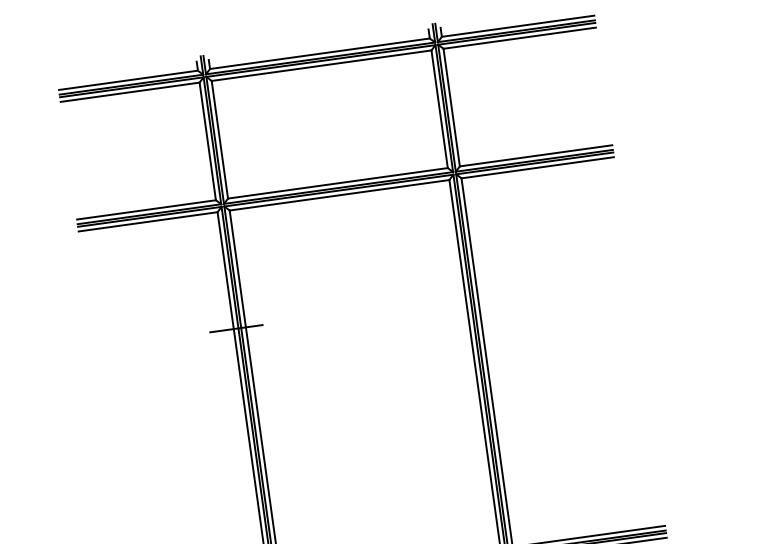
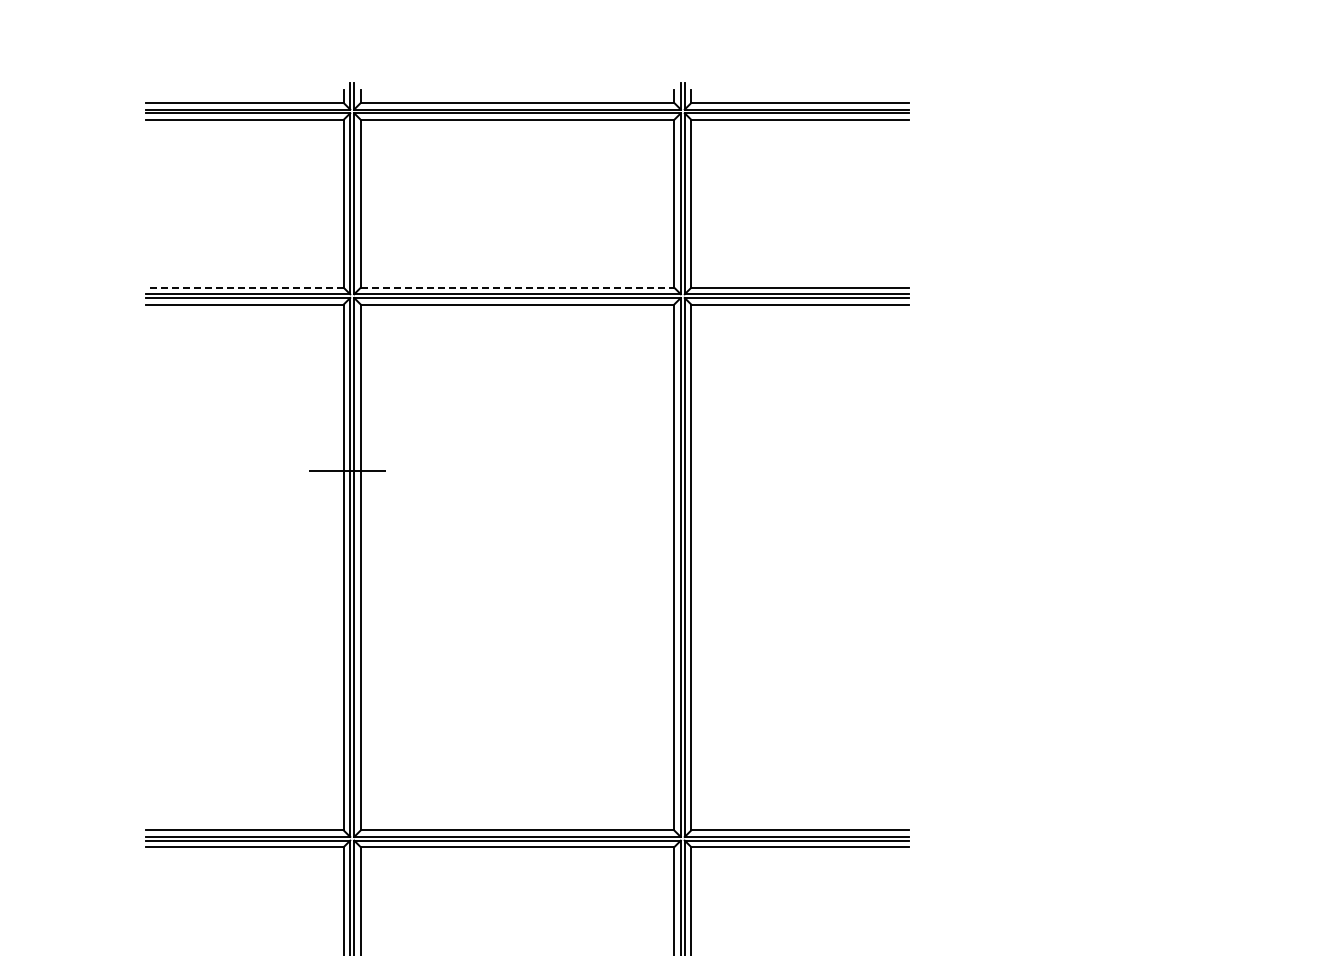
line: (337, 183) -> (517, 287), solid -> dashed
line: (146, 209) -> (244, 287), solid -> dashed

